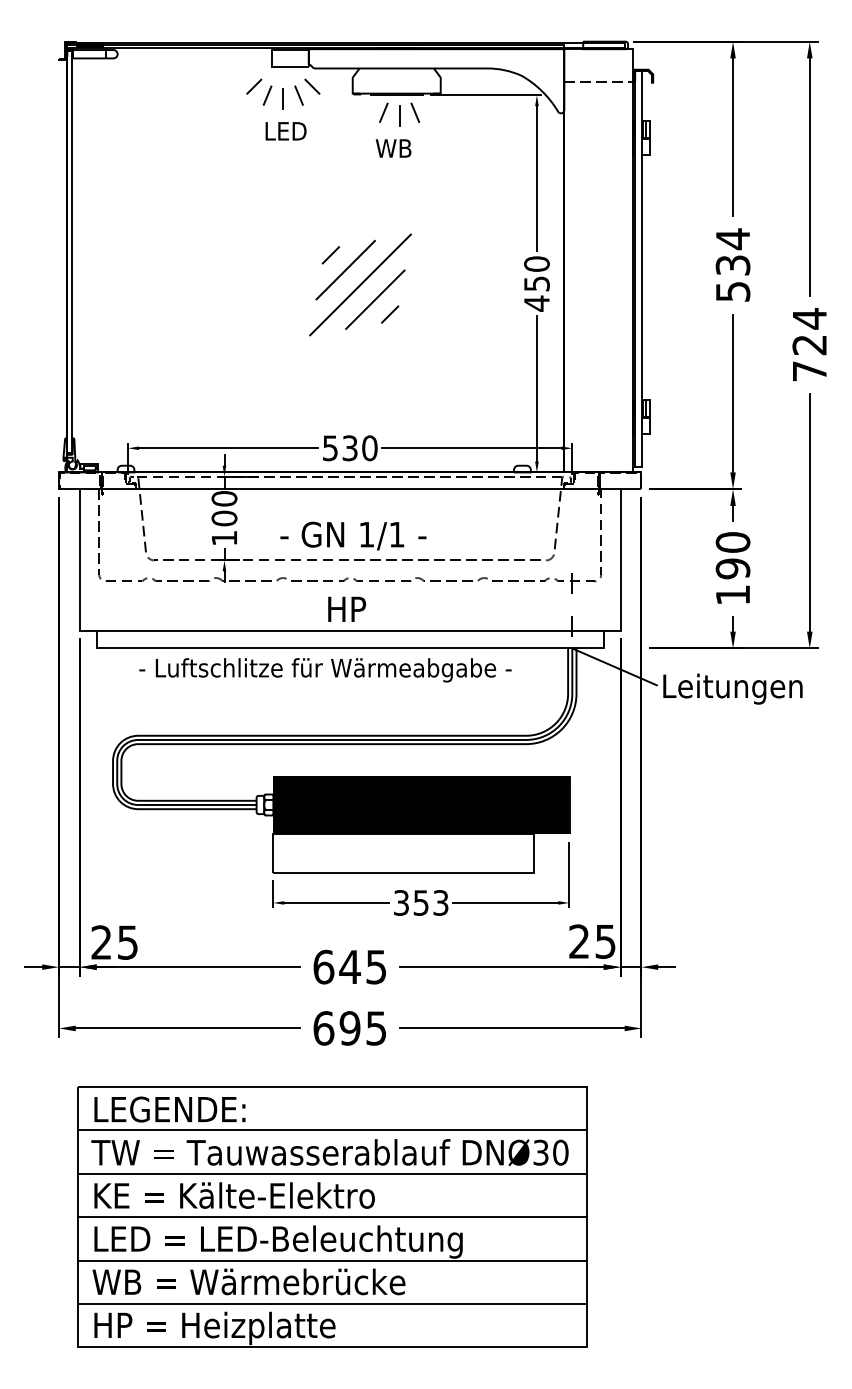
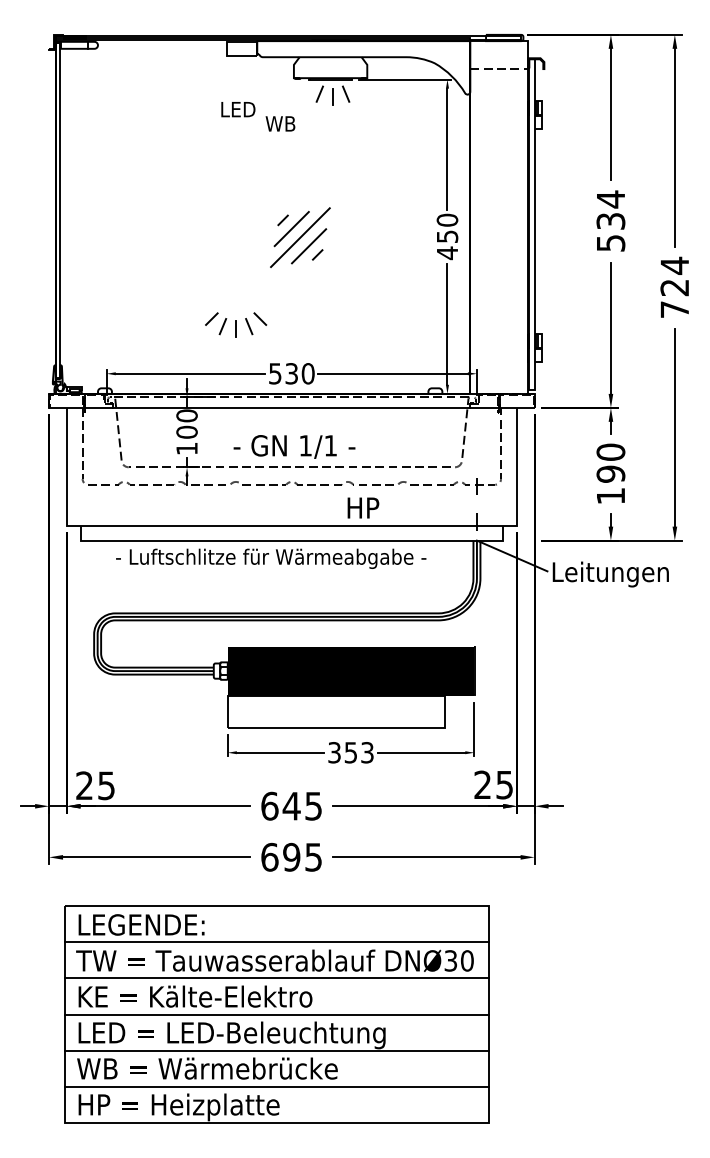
part: (283, 93) -> (236, 324), moved
text: (393, 148) -> (280, 123), moved
part: (360, 284) -> (300, 237), size x0.7
text: (347, 608) -> (363, 507), moved

